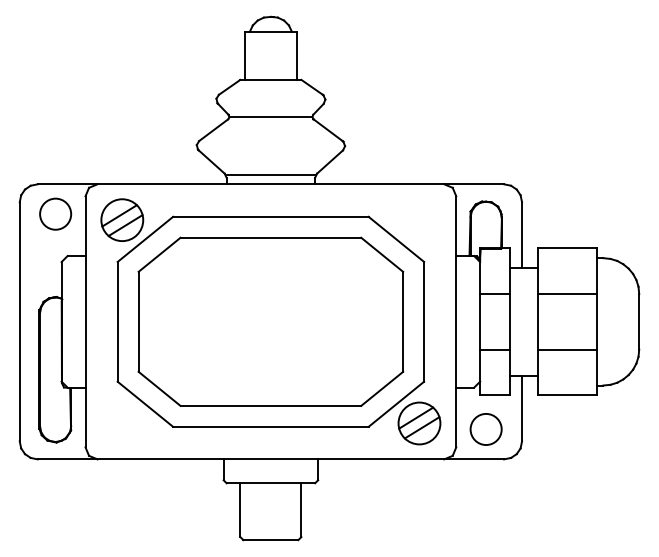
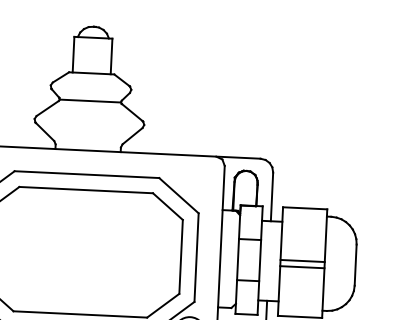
line: (270, 175) -> (88, 144), removed
line: (567, 294) -> (302, 267), moved
line: (567, 349) -> (302, 260), moved

